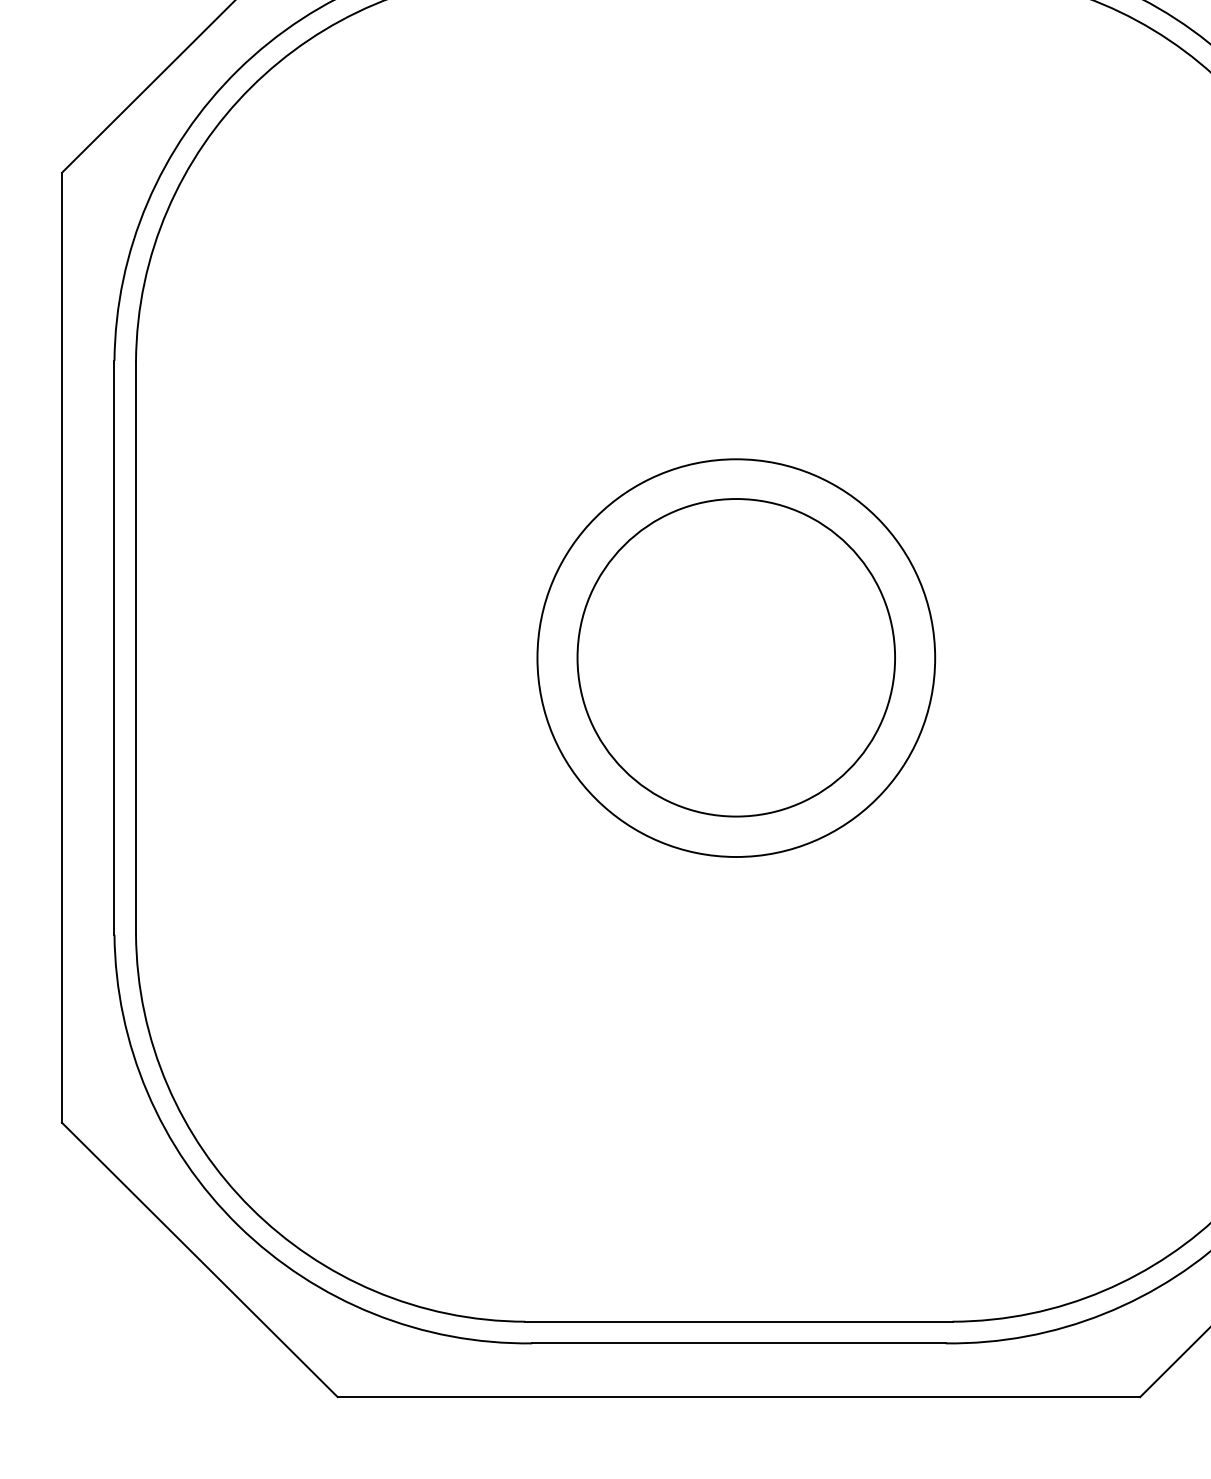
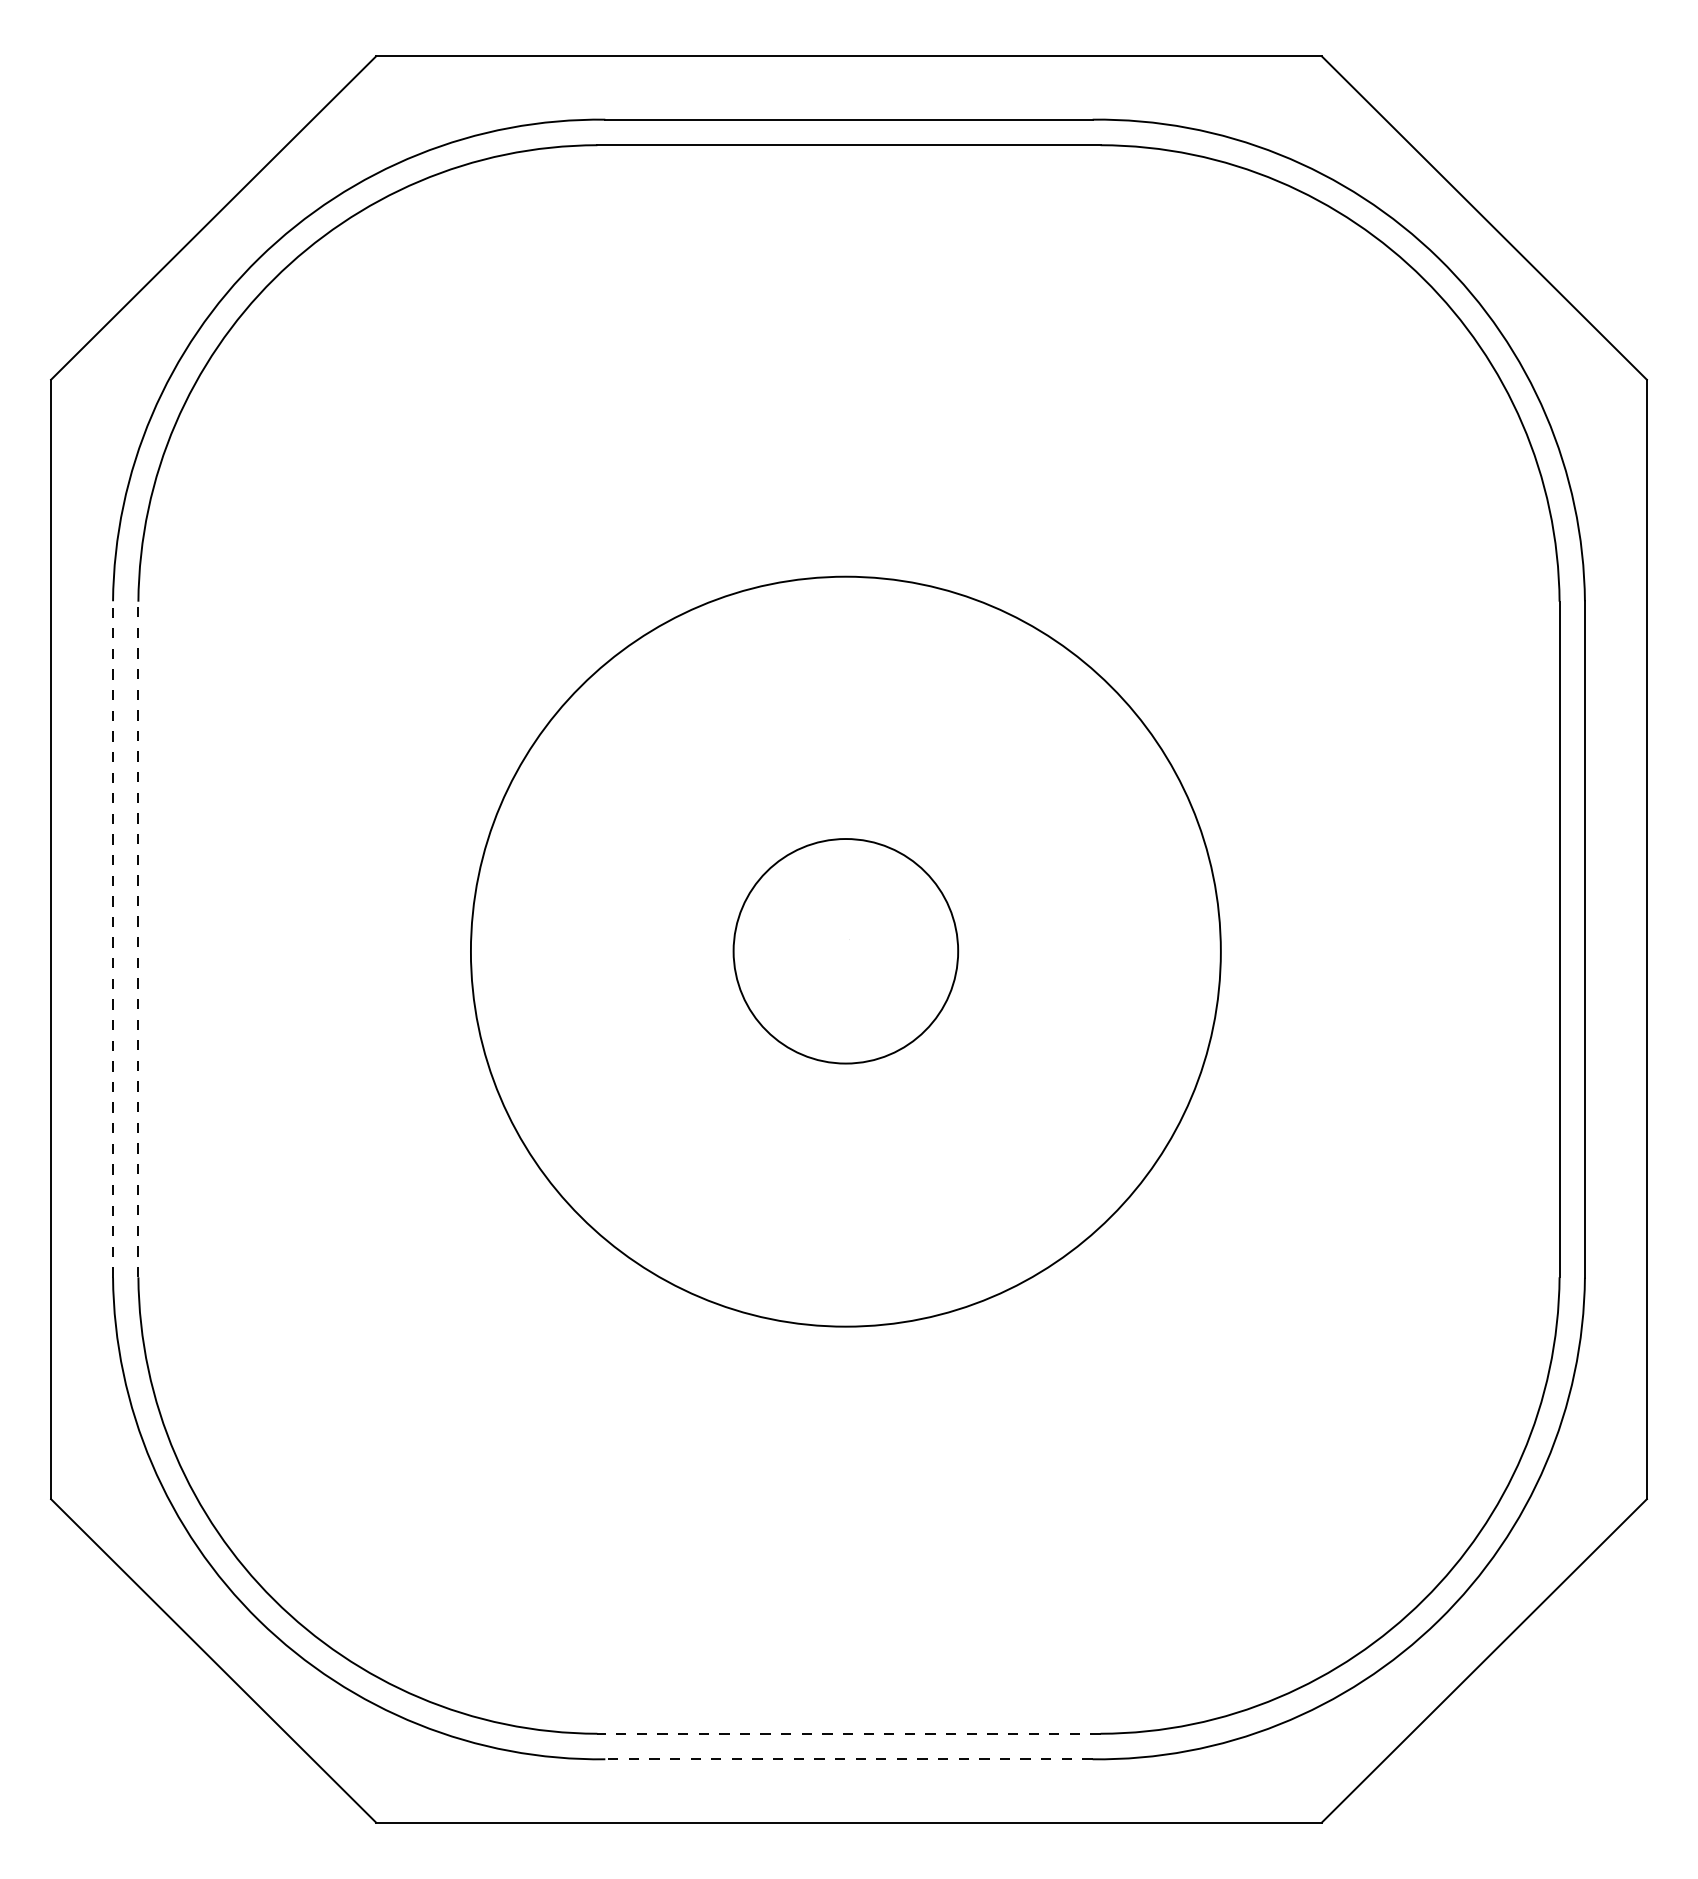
line: (114, 646) -> (113, 938), solid -> dashed
line: (136, 647) -> (138, 939), solid -> dashed
circle: (735, 657) -> (845, 951), size x0.6
circle: (735, 657) -> (845, 951), size x1.6
line: (739, 1321) -> (849, 1733), solid -> dashed
line: (739, 1343) -> (849, 1759), solid -> dashed

